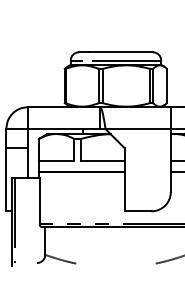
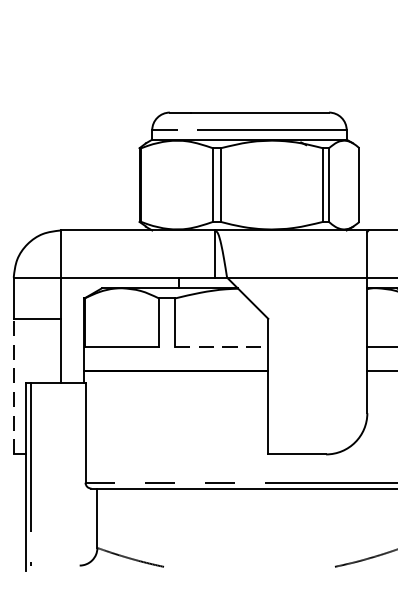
line: (103, 161) -> (222, 347), solid -> dashed
line: (6, 179) -> (14, 386), solid -> dashed

